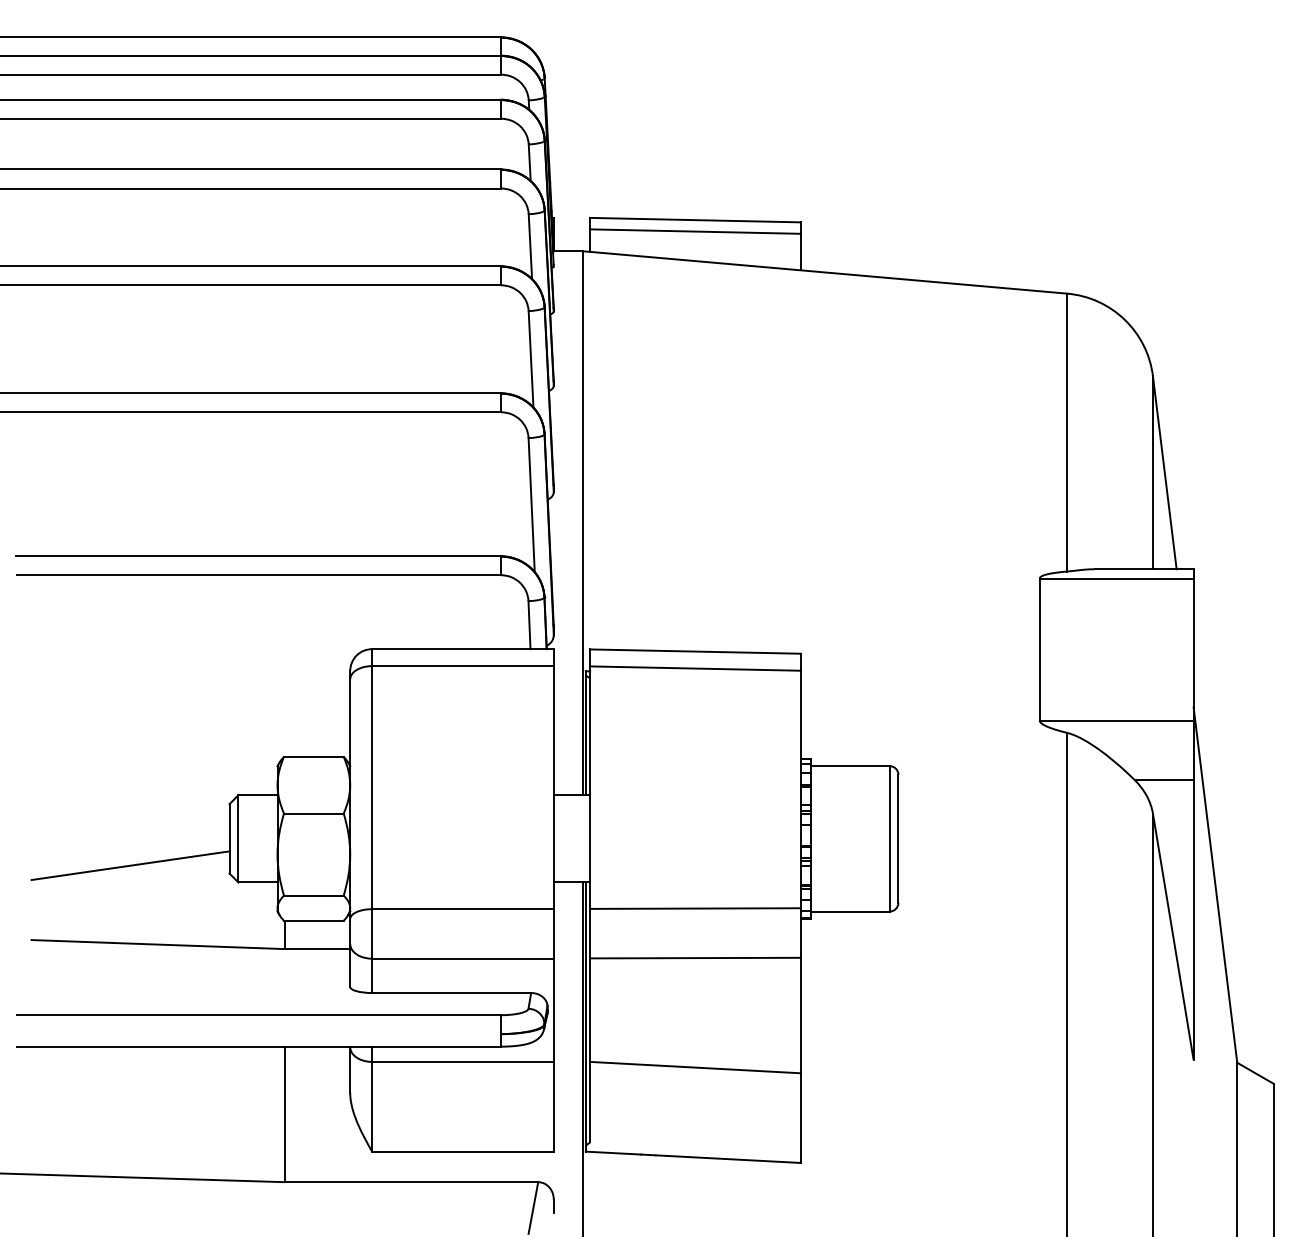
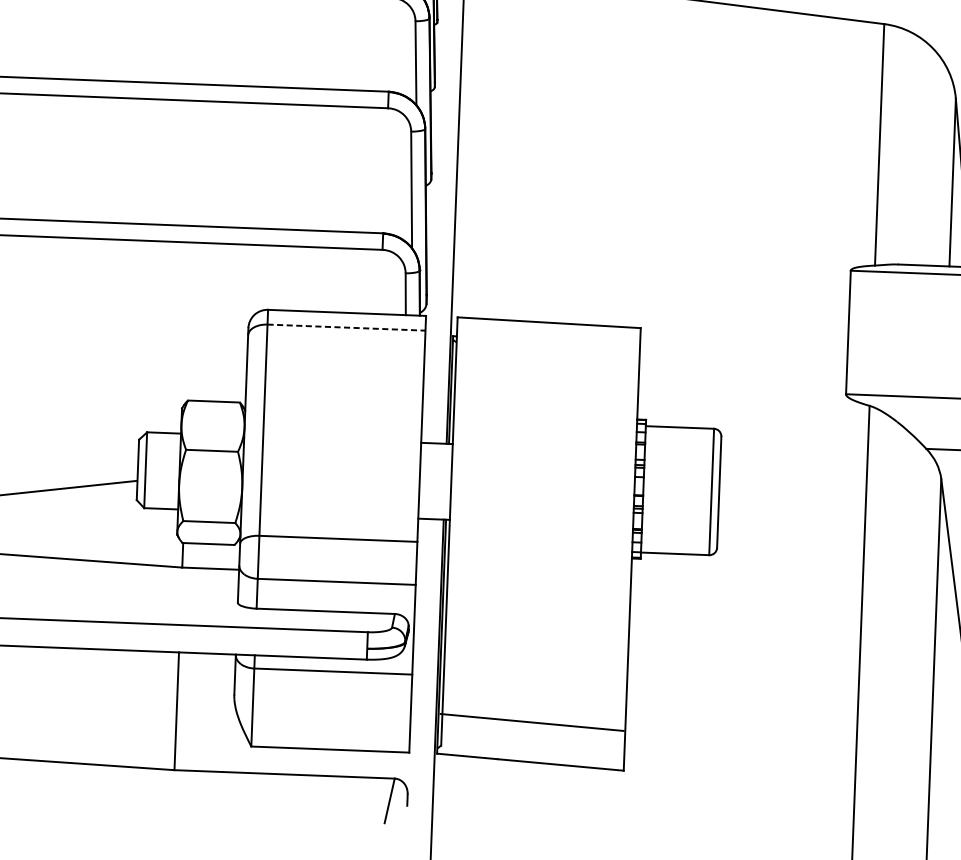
line: (462, 666) -> (346, 327), solid -> dashed
line: (695, 668) -> (548, 337), removed
line: (695, 908) -> (540, 546), removed
line: (695, 957) -> (538, 588), removed
line: (695, 1067) -> (532, 722), moved

